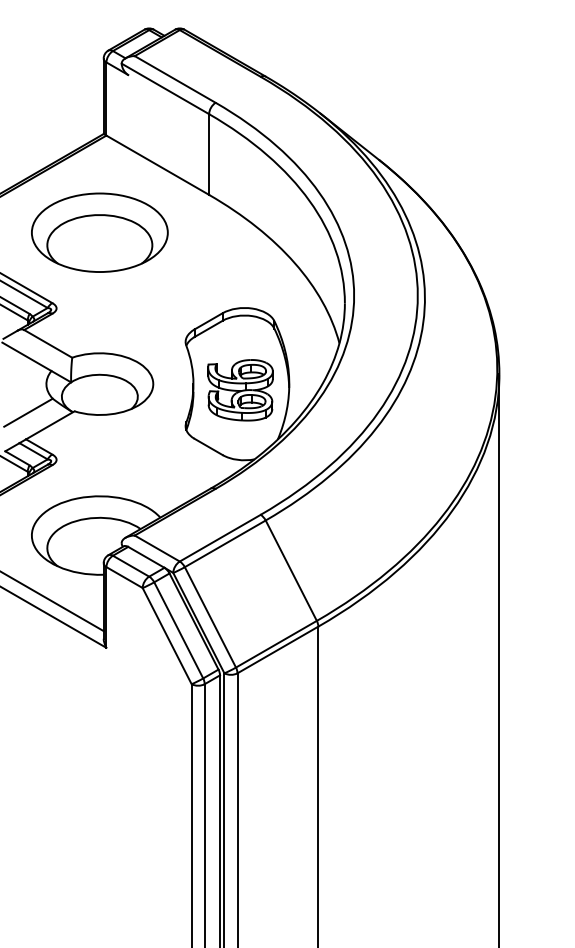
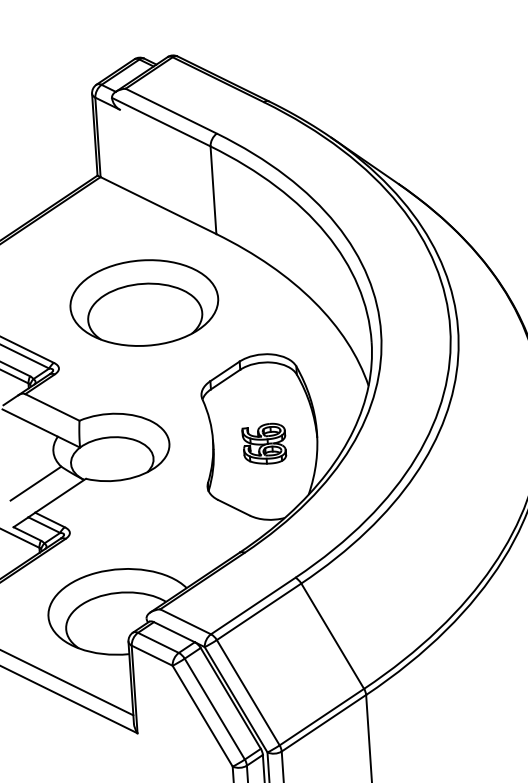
part: (99, 232) -> (143, 302), moved
part: (240, 390) -> (264, 444), size x0.6

